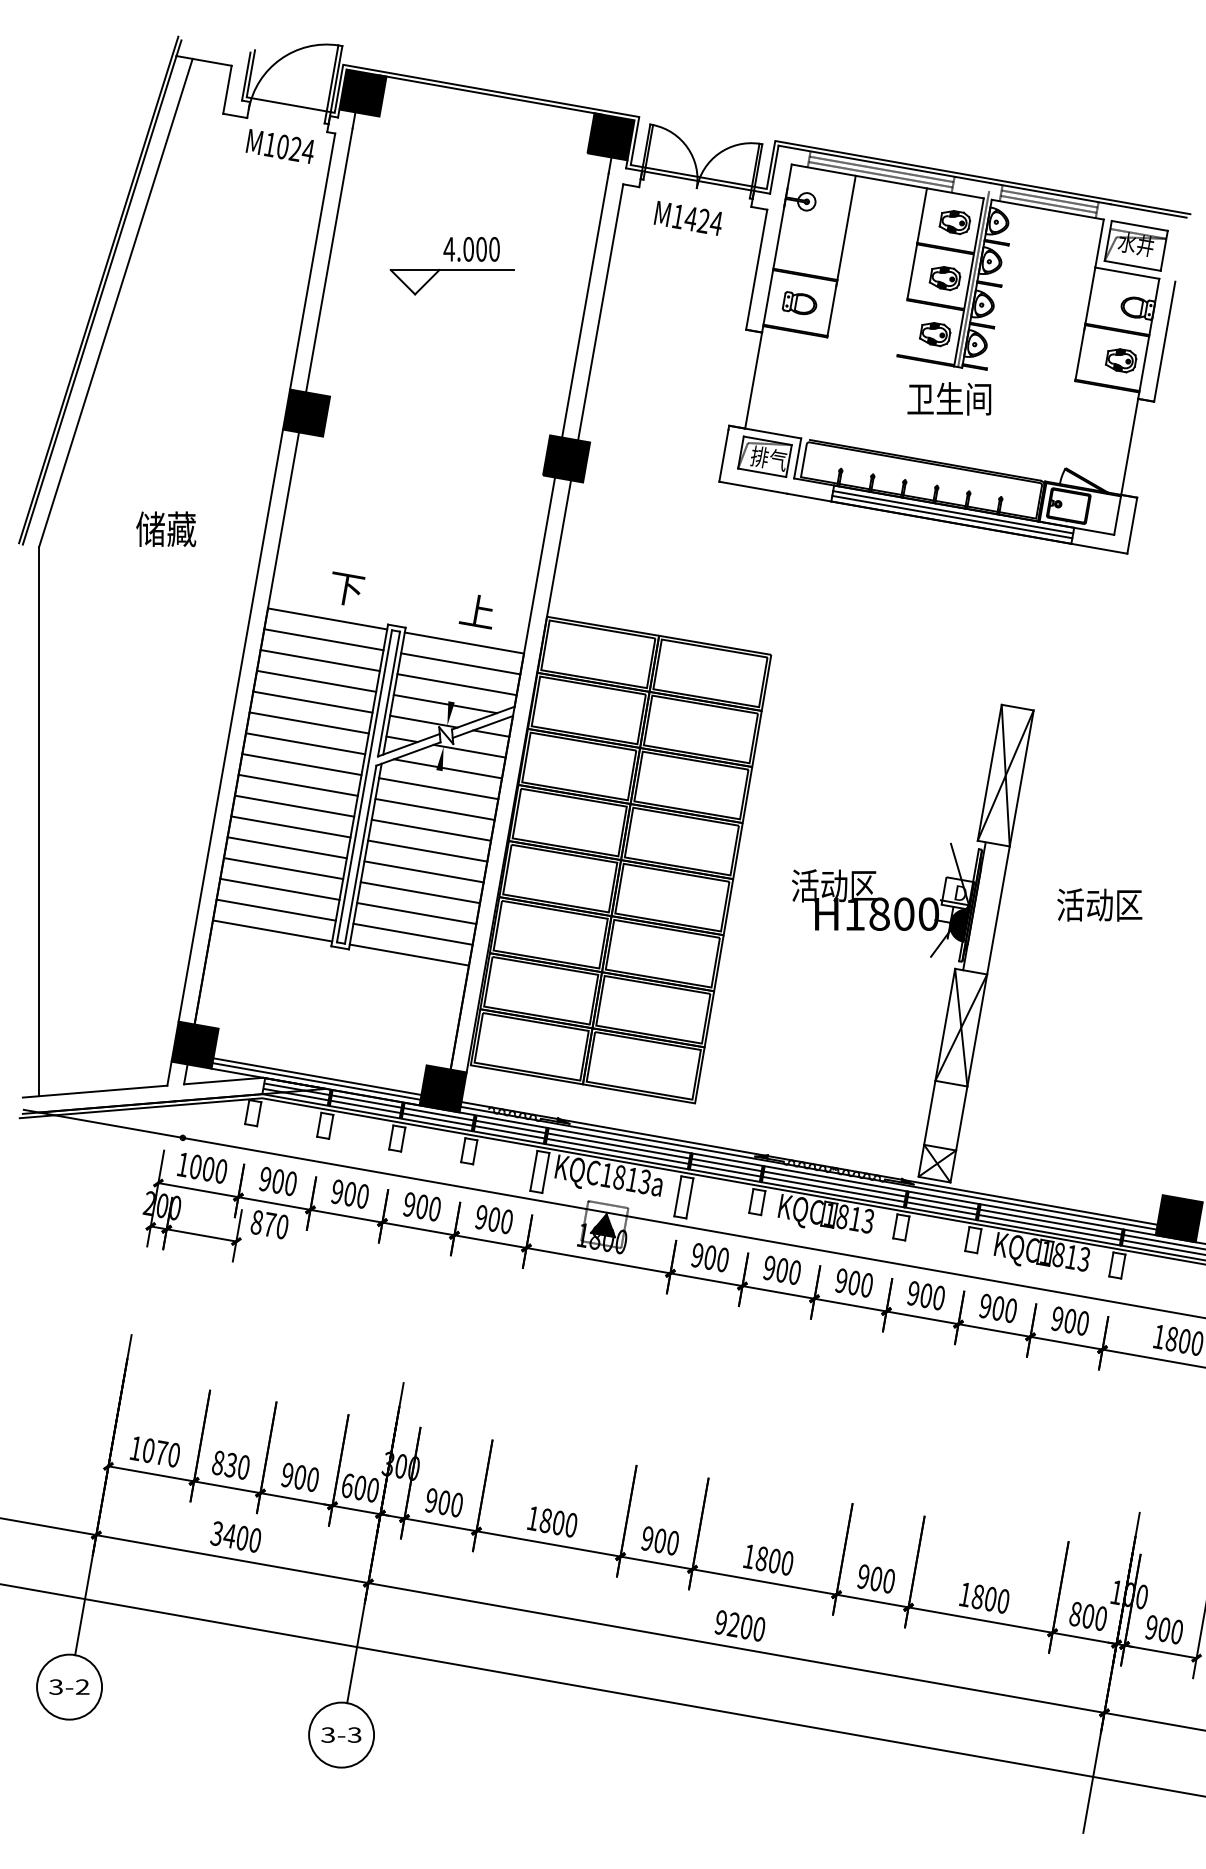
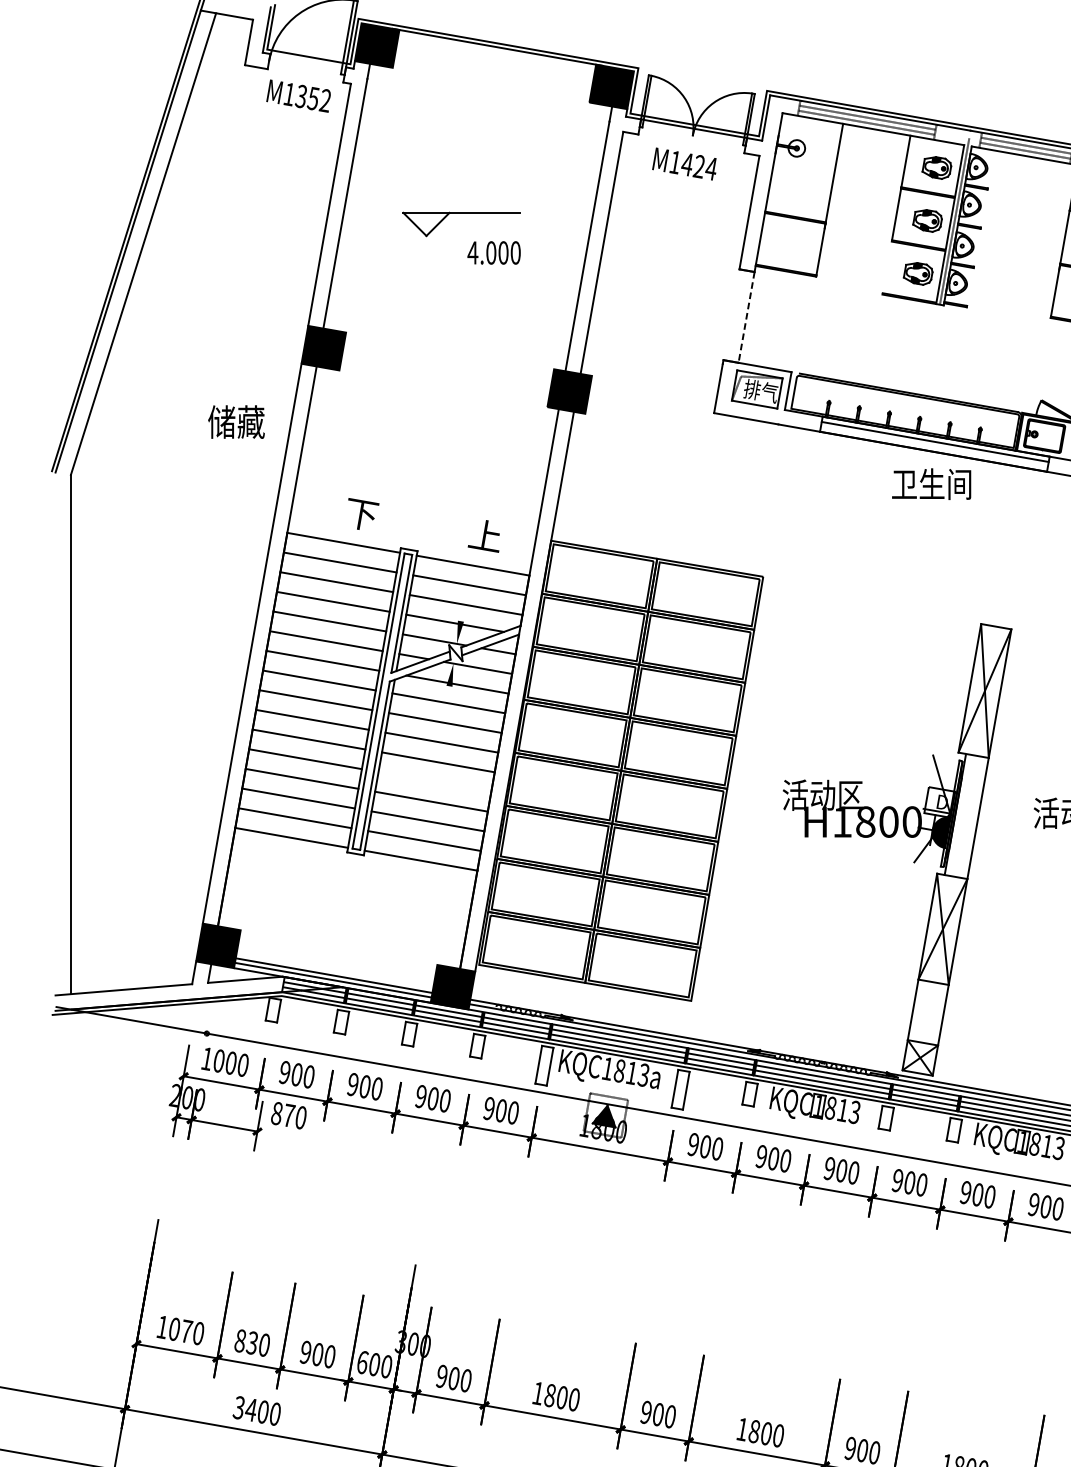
text: (294, 149) -> (312, 98), M1024 -> M1352
text: (471, 249) -> (493, 253), moved
part: (799, 303) -> (789, 244), removed
line: (753, 380) -> (746, 317), solid -> dashed
text: (949, 398) -> (931, 483), moved
line: (952, 516) -> (934, 445), removed
text: (166, 529) -> (236, 422), moved
line: (423, 871) -> (434, 781), removed

